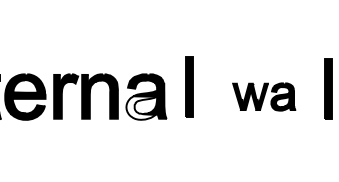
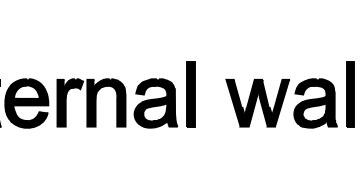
part: (189, 86) -> (191, 94), moved
part: (263, 96) -> (280, 102), size x1.67
fill: (141, 107) -> (150, 114), added

